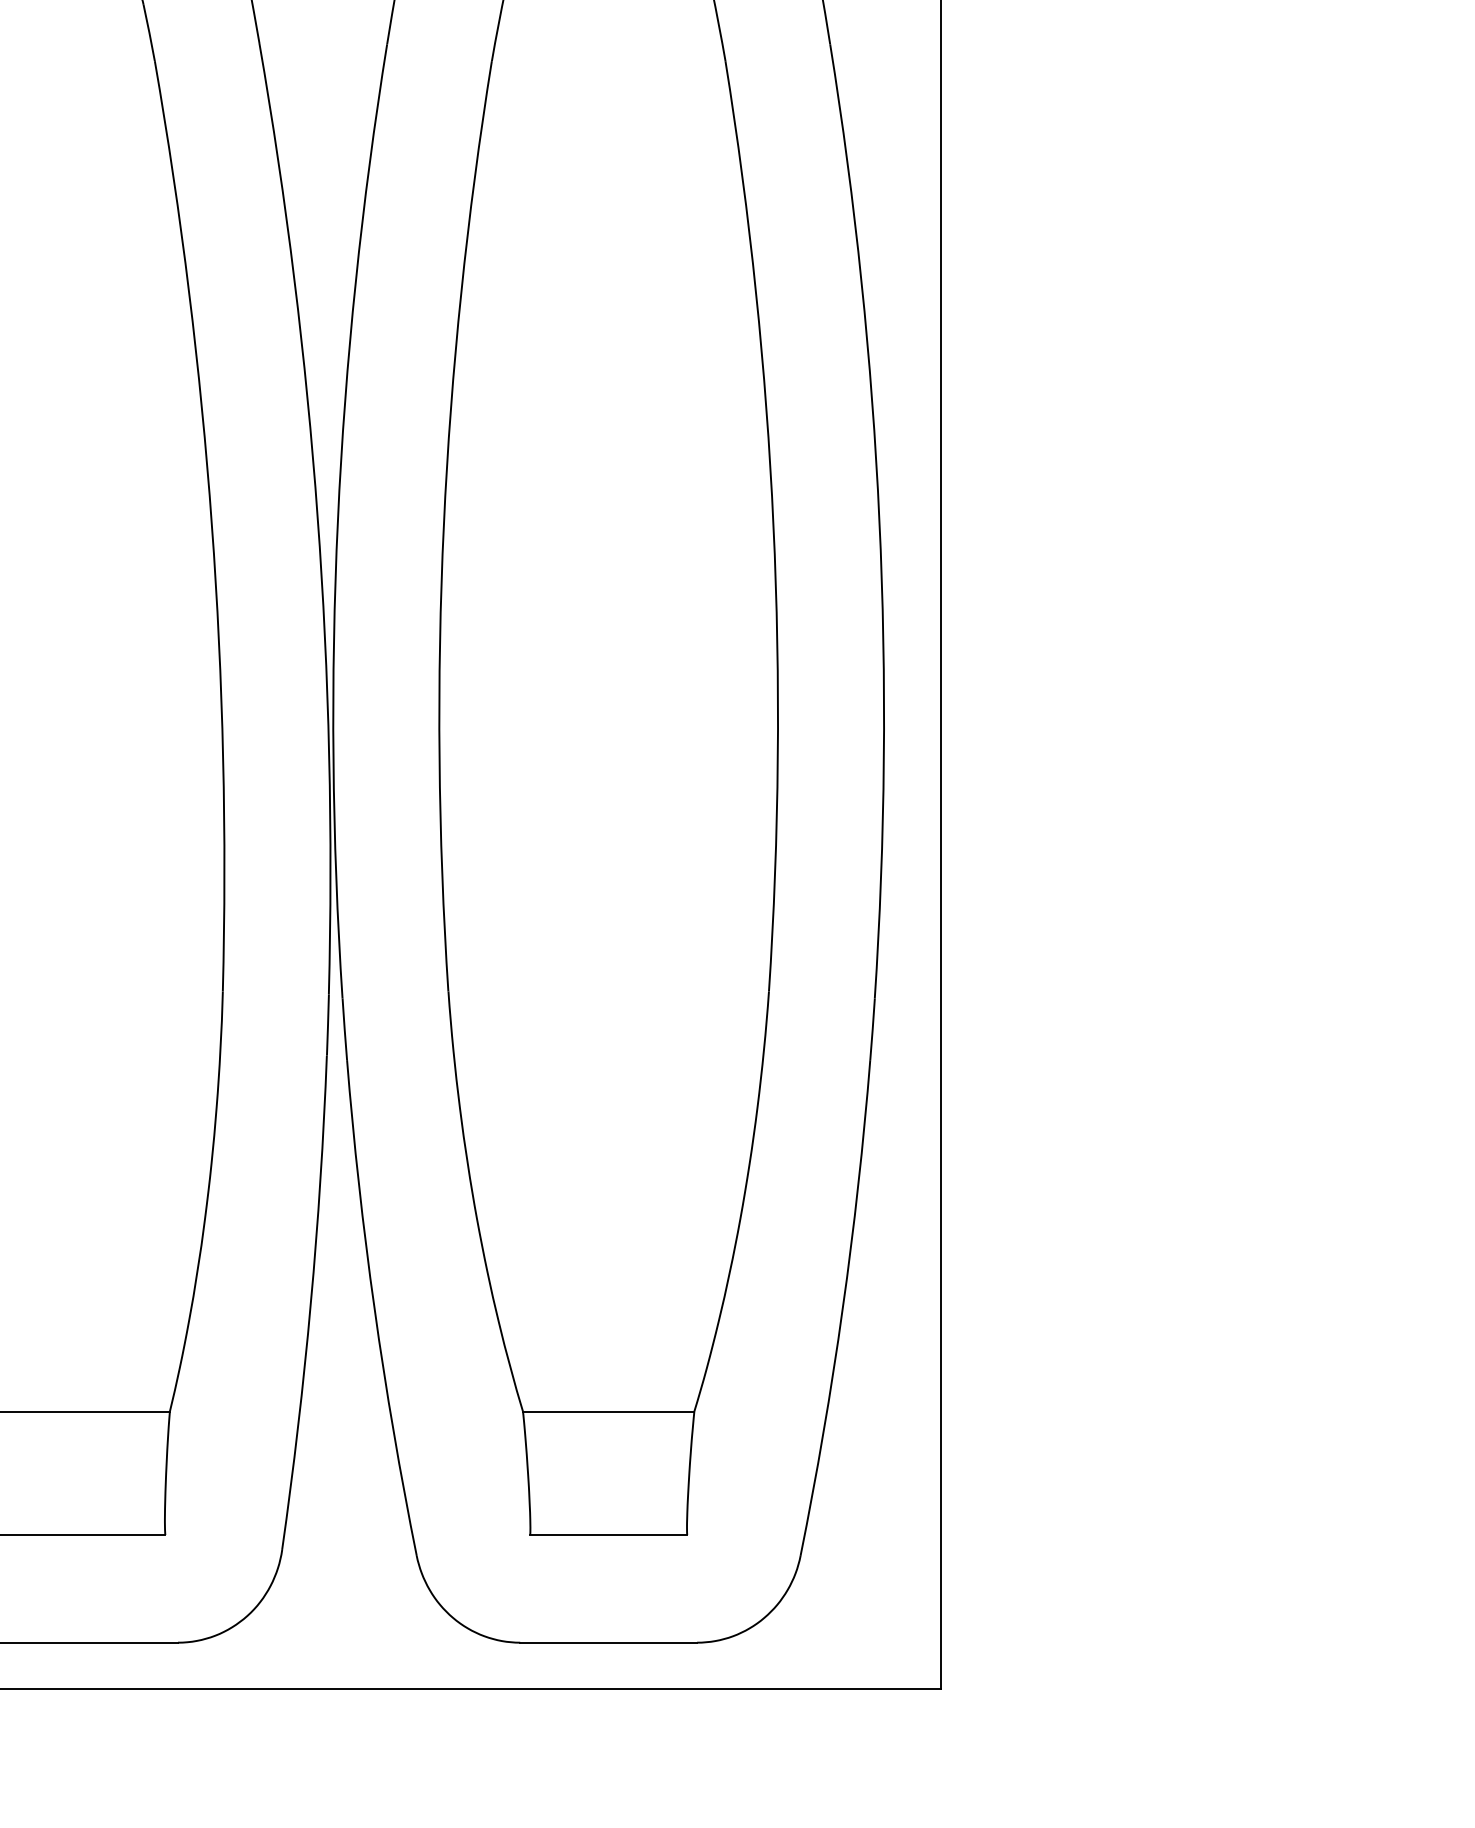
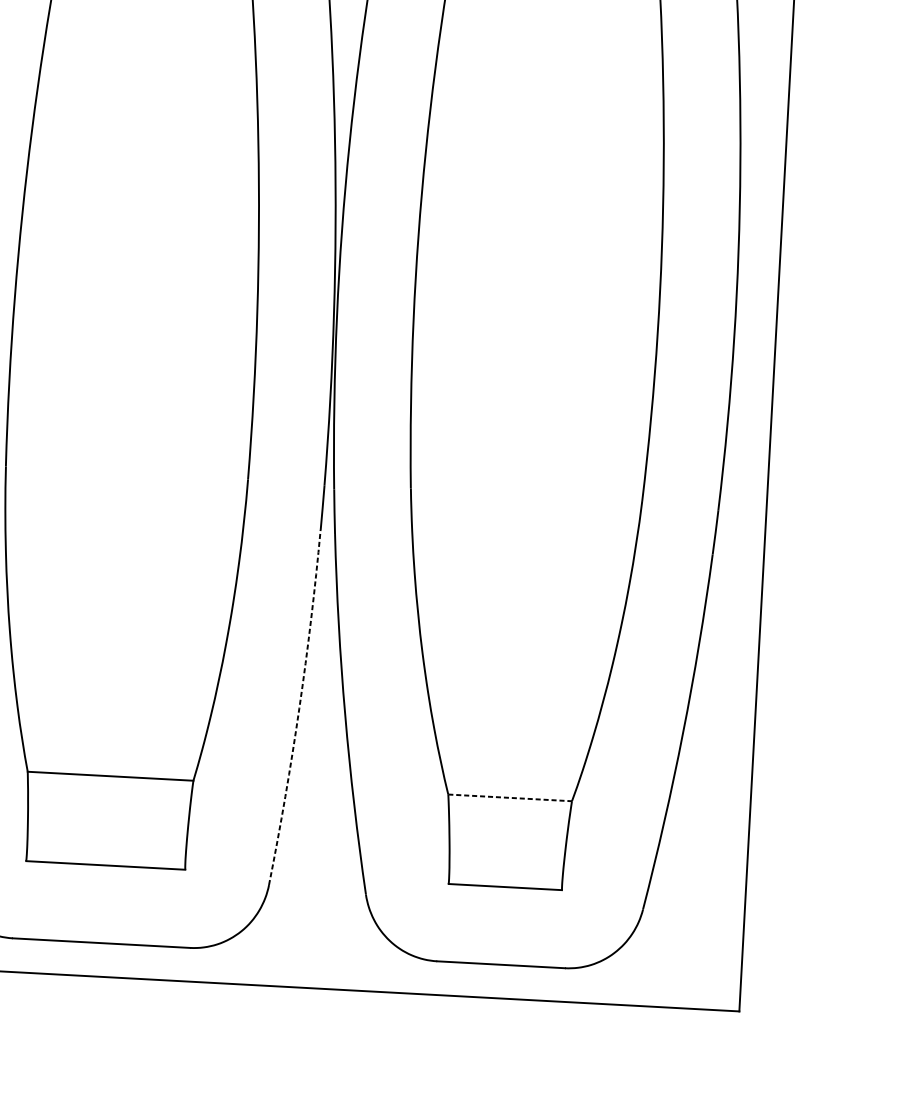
arc: (310, 1303) -> (299, 708), solid -> dashed
line: (608, 1411) -> (510, 797), solid -> dashed

